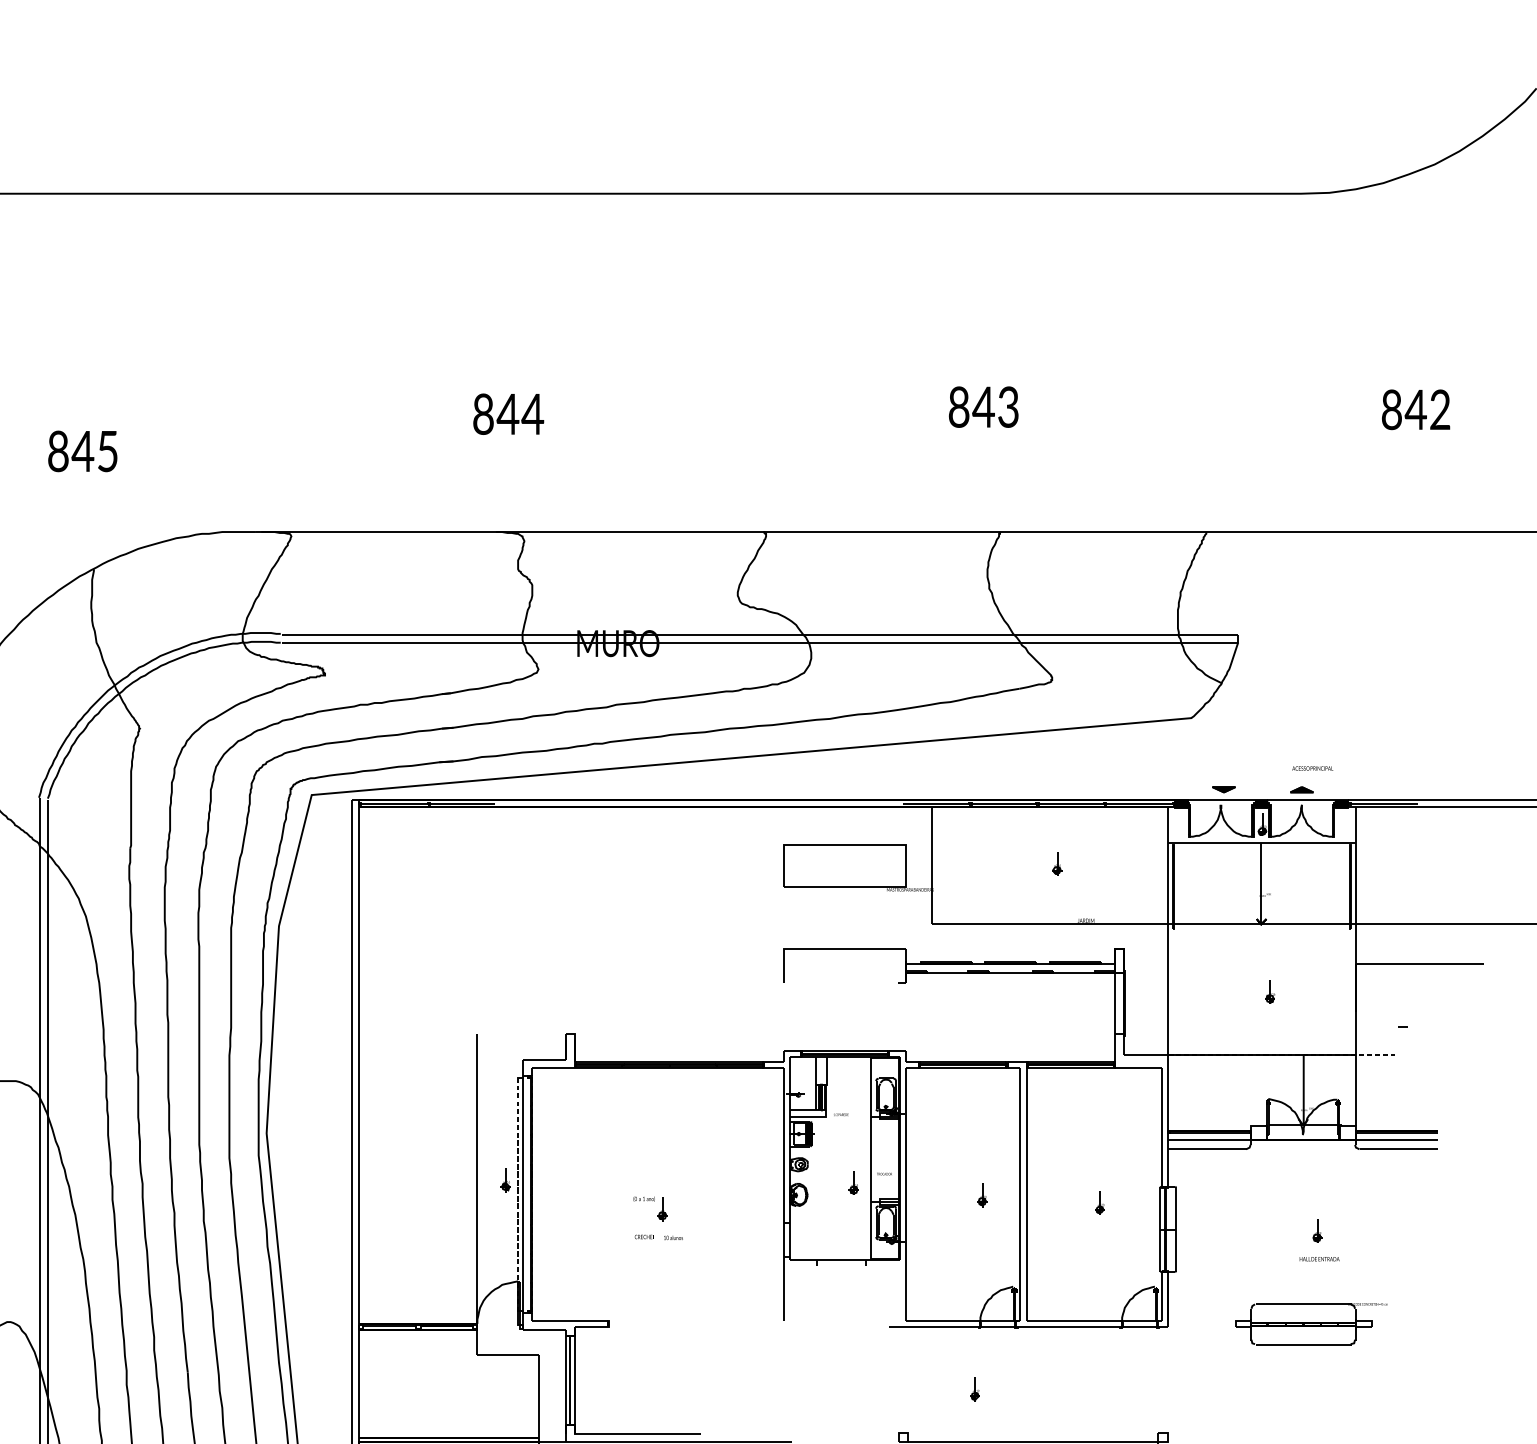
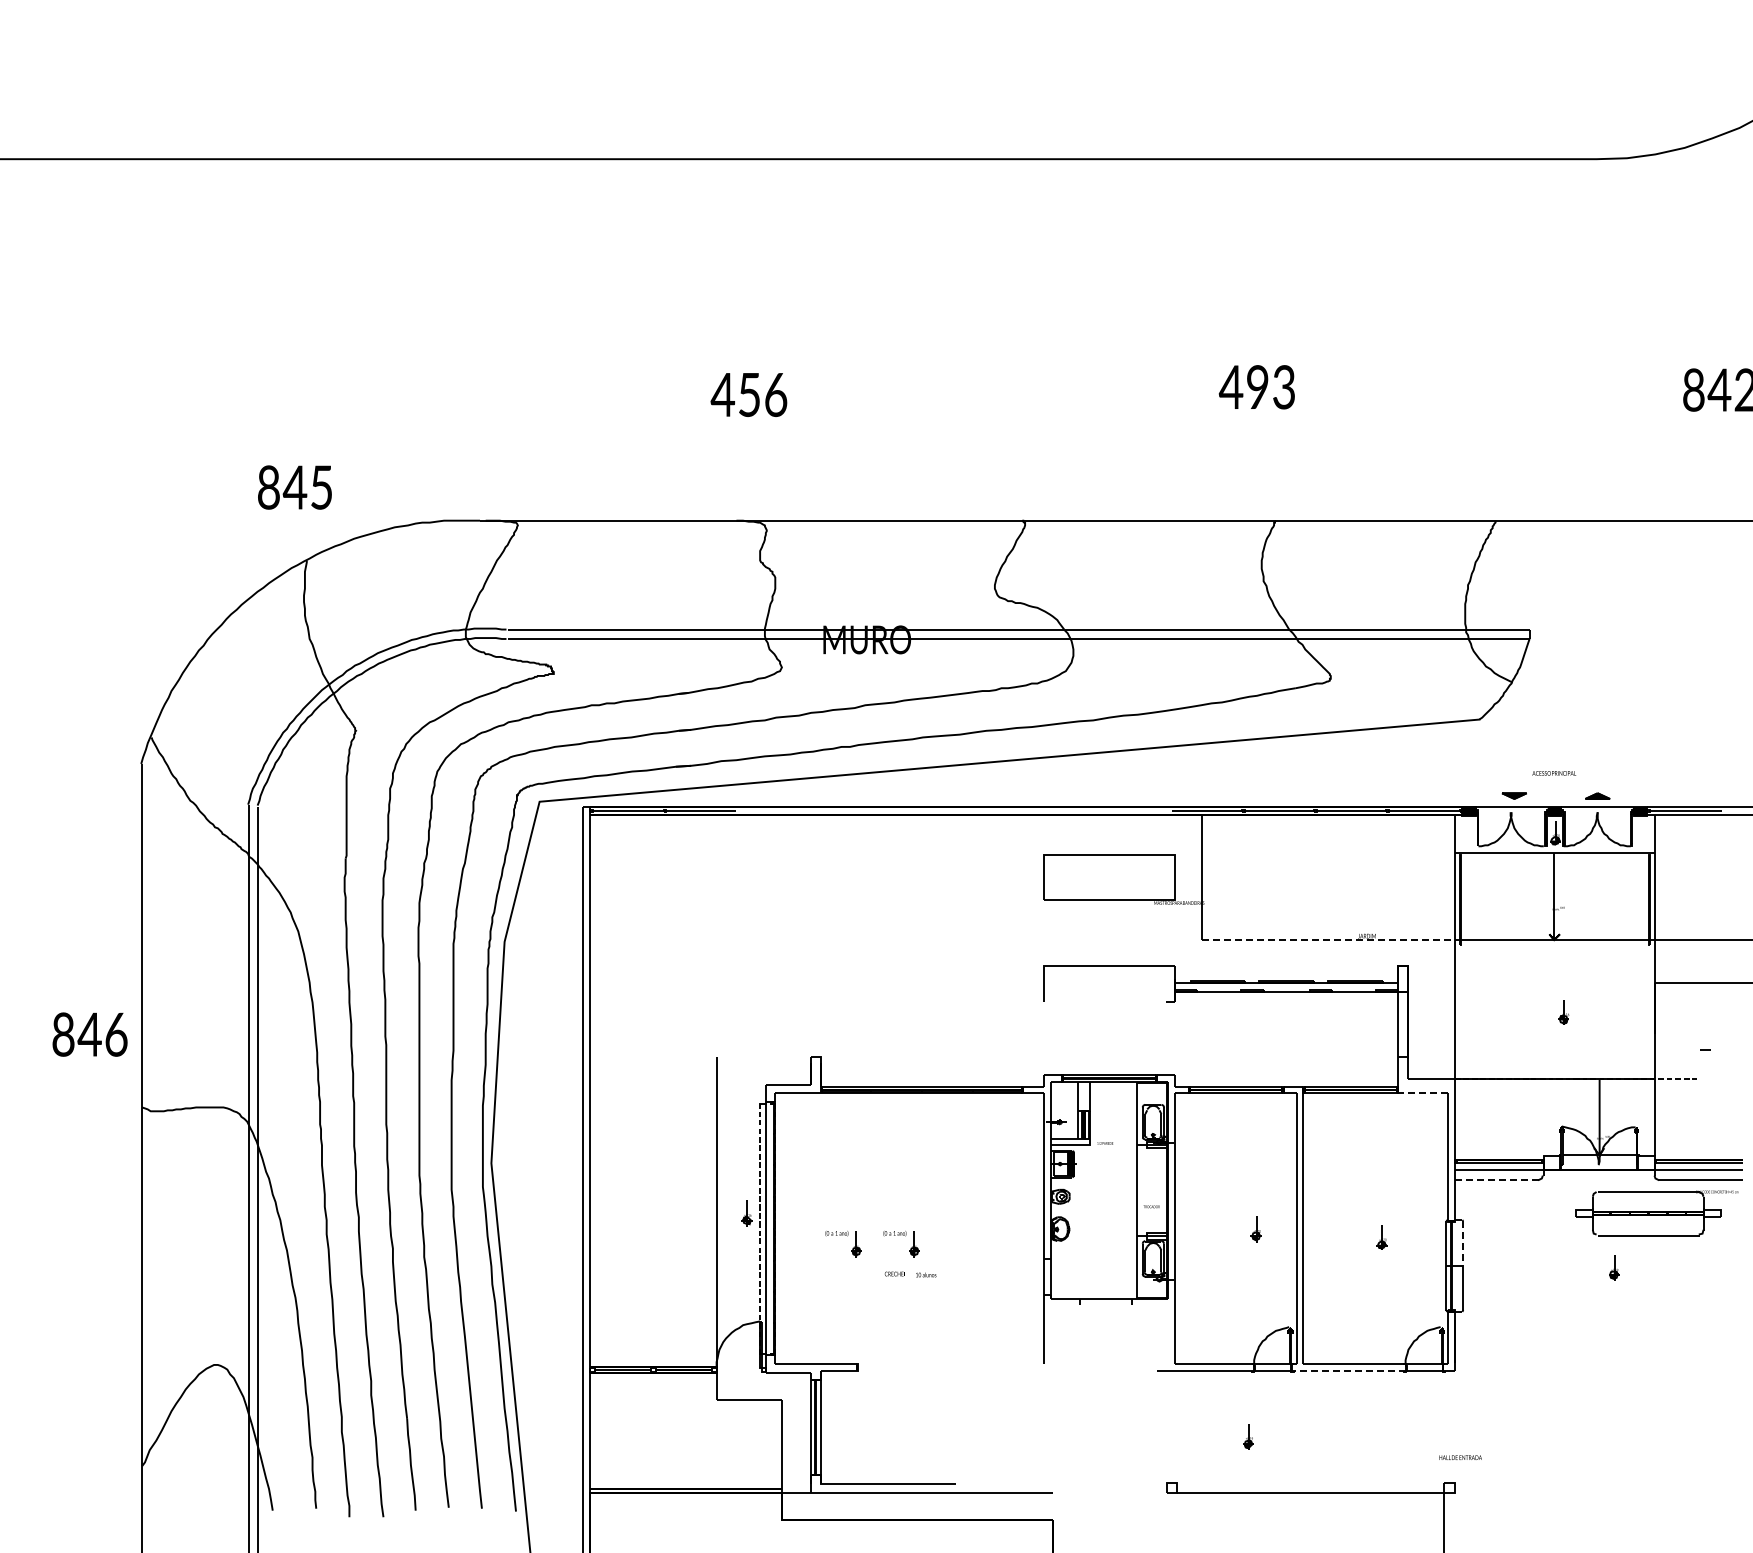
text: (970, 407) -> (1243, 387), 843 -> 493
text: (507, 413) -> (748, 394), 844 -> 456
text: (82, 451) -> (294, 487), moved
text: (1312, 768) -> (1554, 773), moved
part: (1056, 863) -> (1335, 874), removed
line: (1049, 923) -> (1328, 939), solid -> dashed
line: (1137, 1068) -> (1422, 1093), solid -> dashed
line: (1207, 1149) -> (1496, 1180), solid -> dashed
part: (853, 1183) -> (1118, 1216), removed
part: (599, 1201) -> (847, 1236), added
line: (1176, 1208) -> (1463, 1243), solid -> dashed
text: (1319, 1258) -> (1460, 1457), moved
part: (1311, 1324) -> (1656, 1213), moved
line: (1068, 1327) -> (1348, 1370), solid -> dashed

